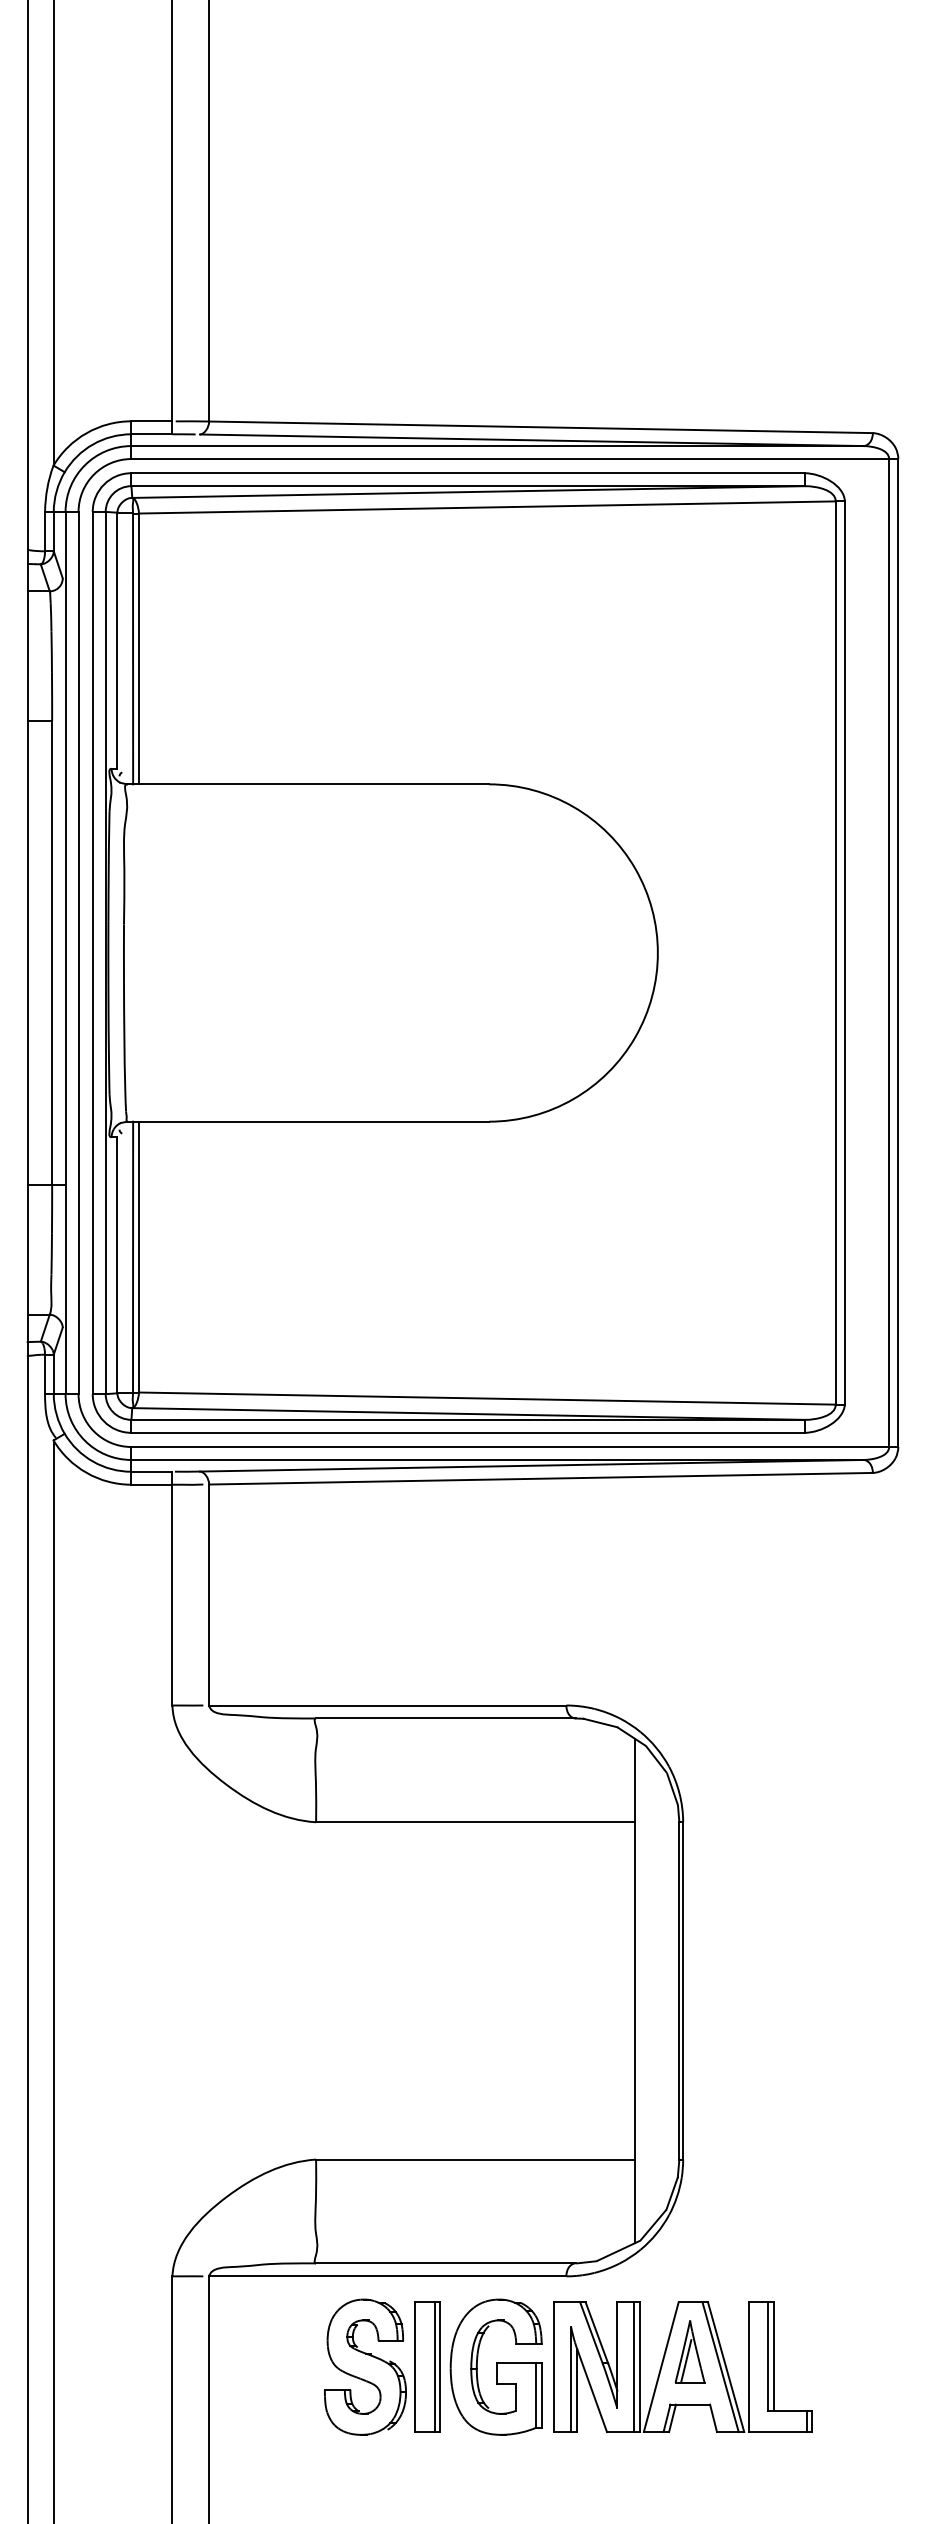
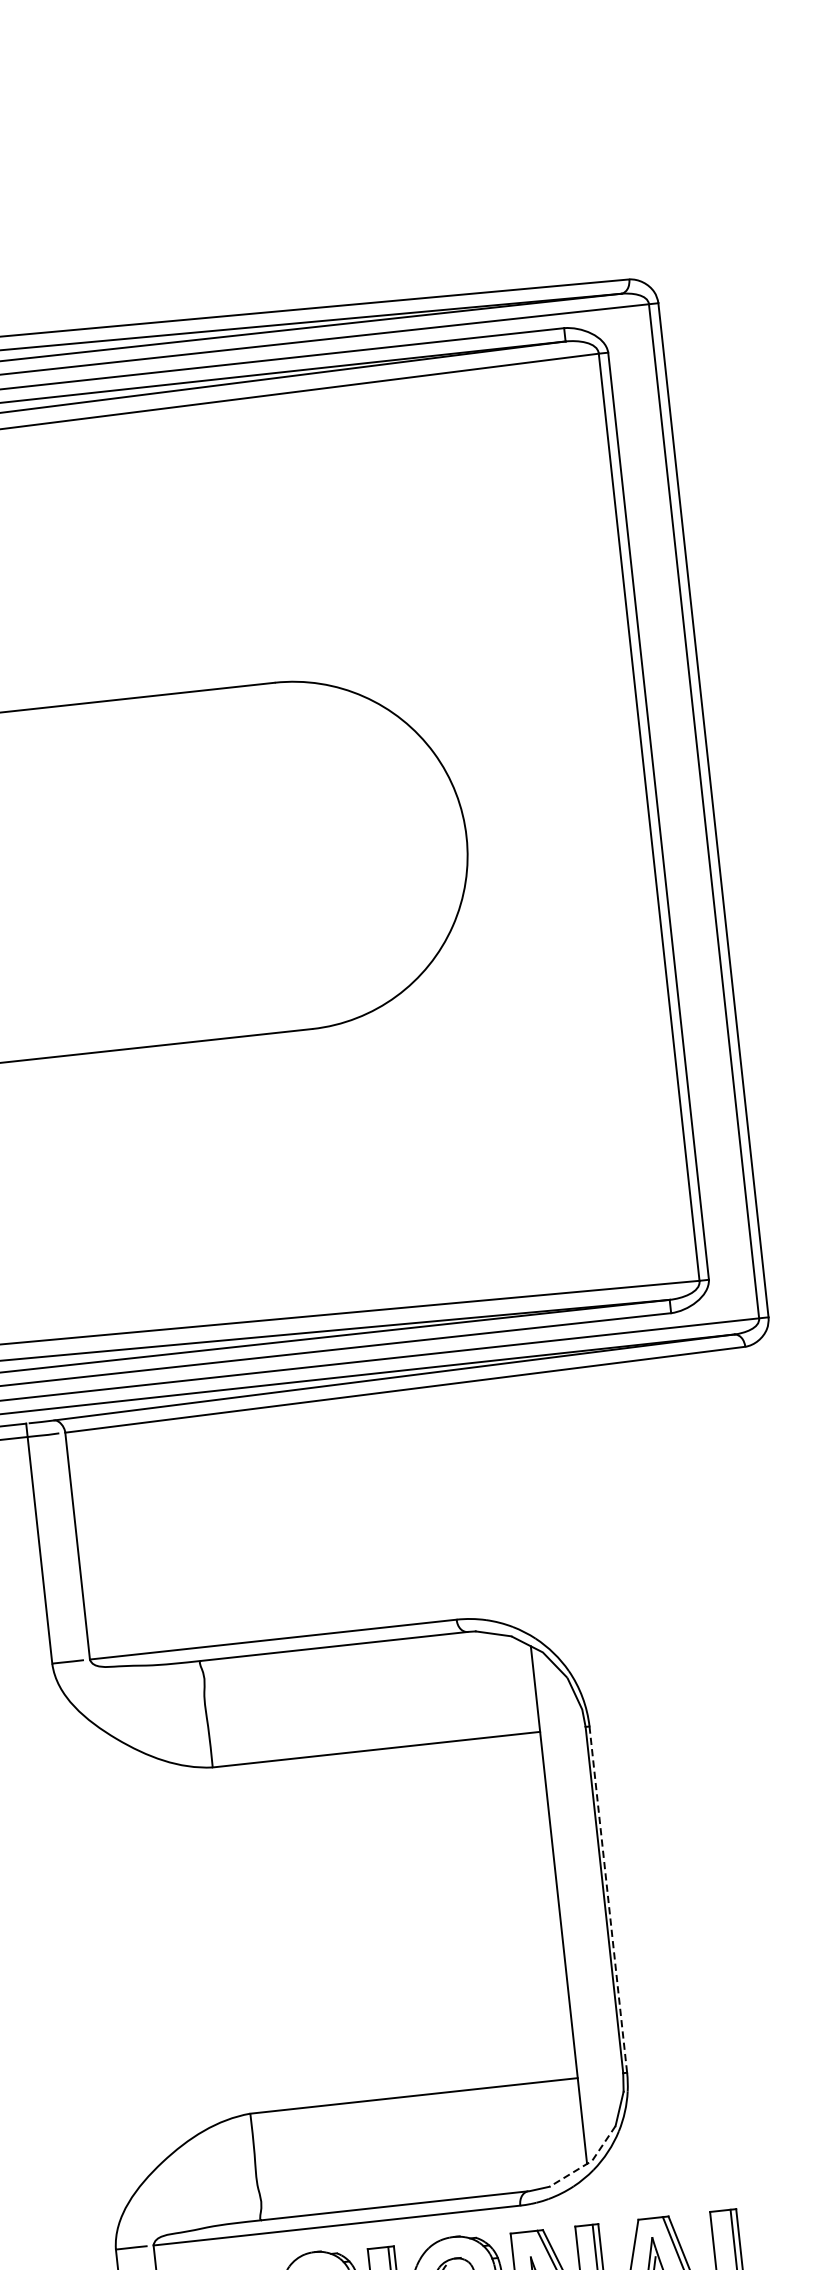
line: (683, 1990) -> (608, 1899), solid -> dashed
line: (636, 2242) -> (588, 2163), solid -> dashed

